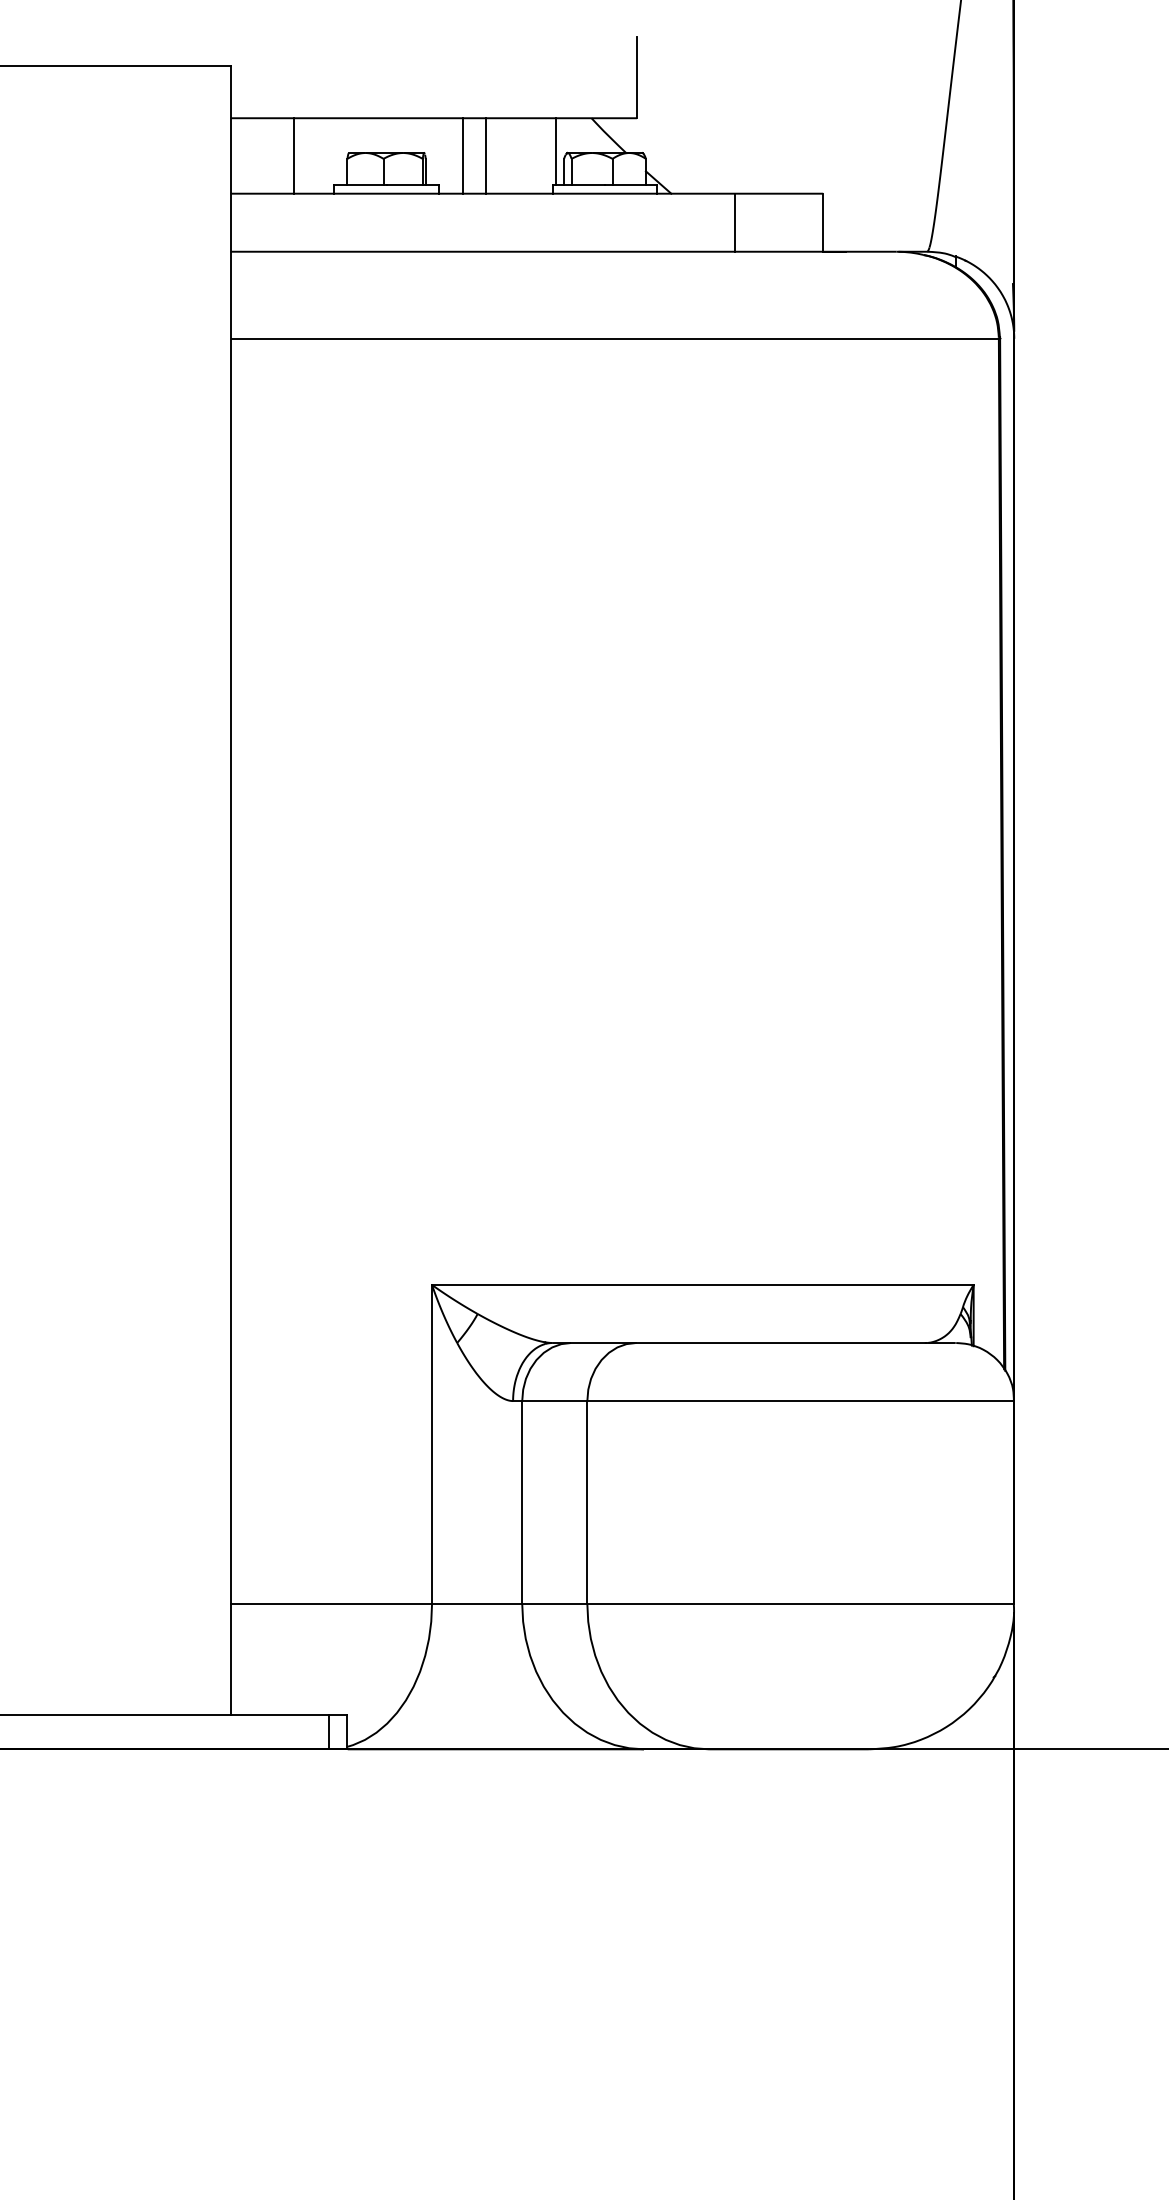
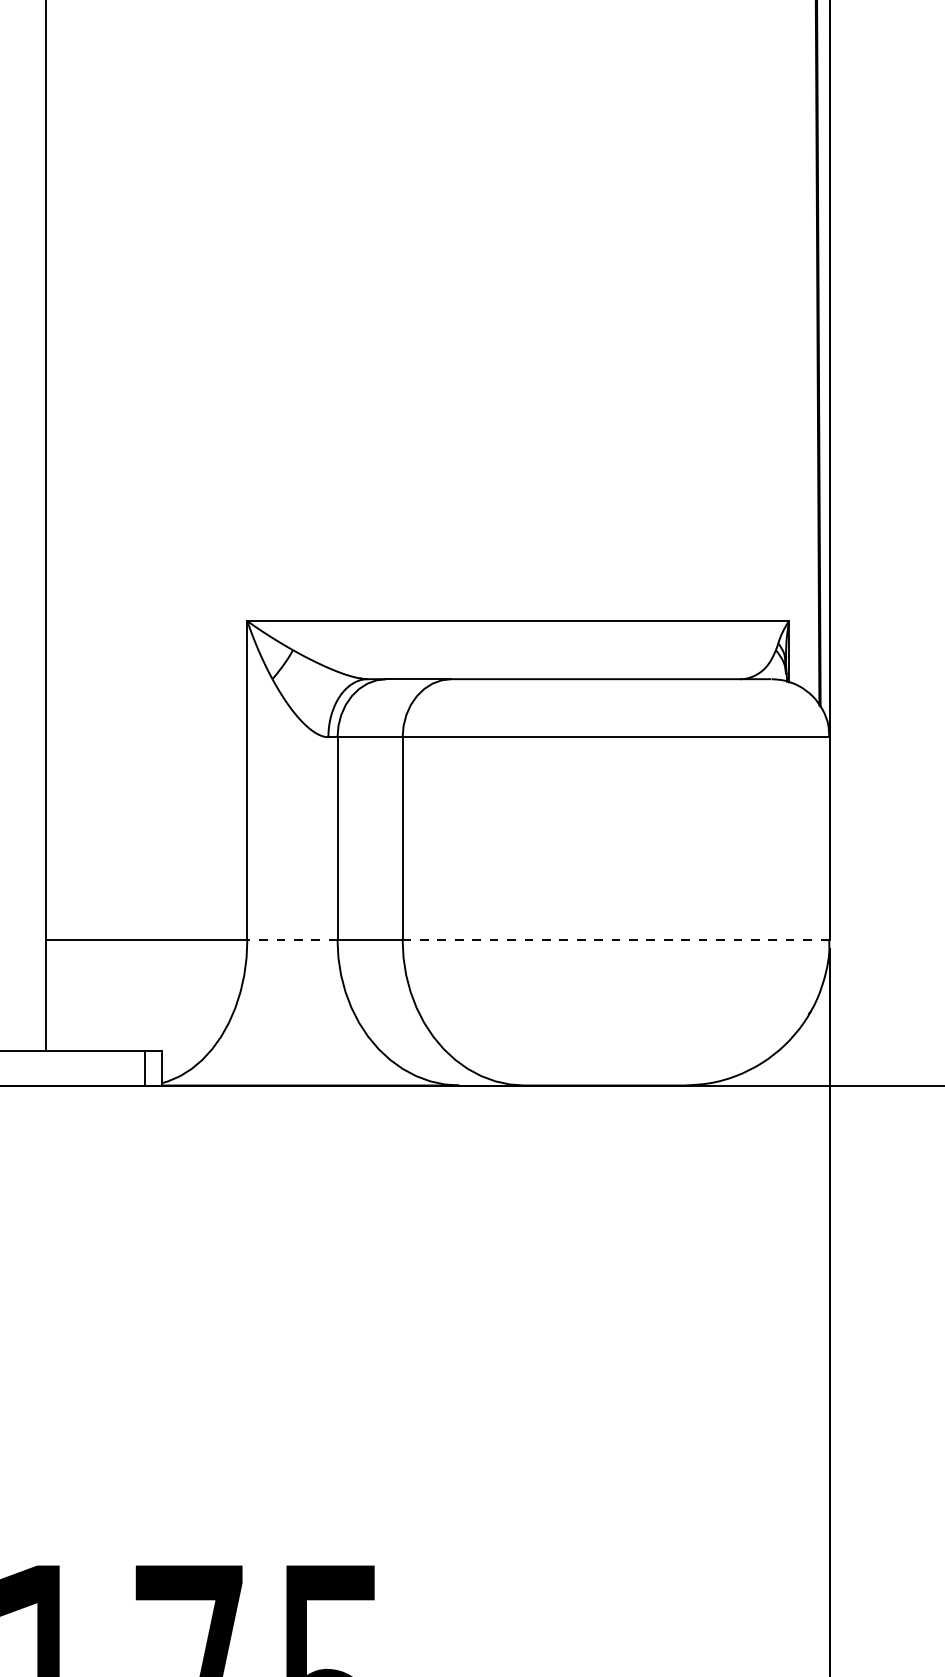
line: (476, 1604) -> (291, 940), solid -> dashed
line: (801, 1604) -> (616, 940), solid -> dashed

